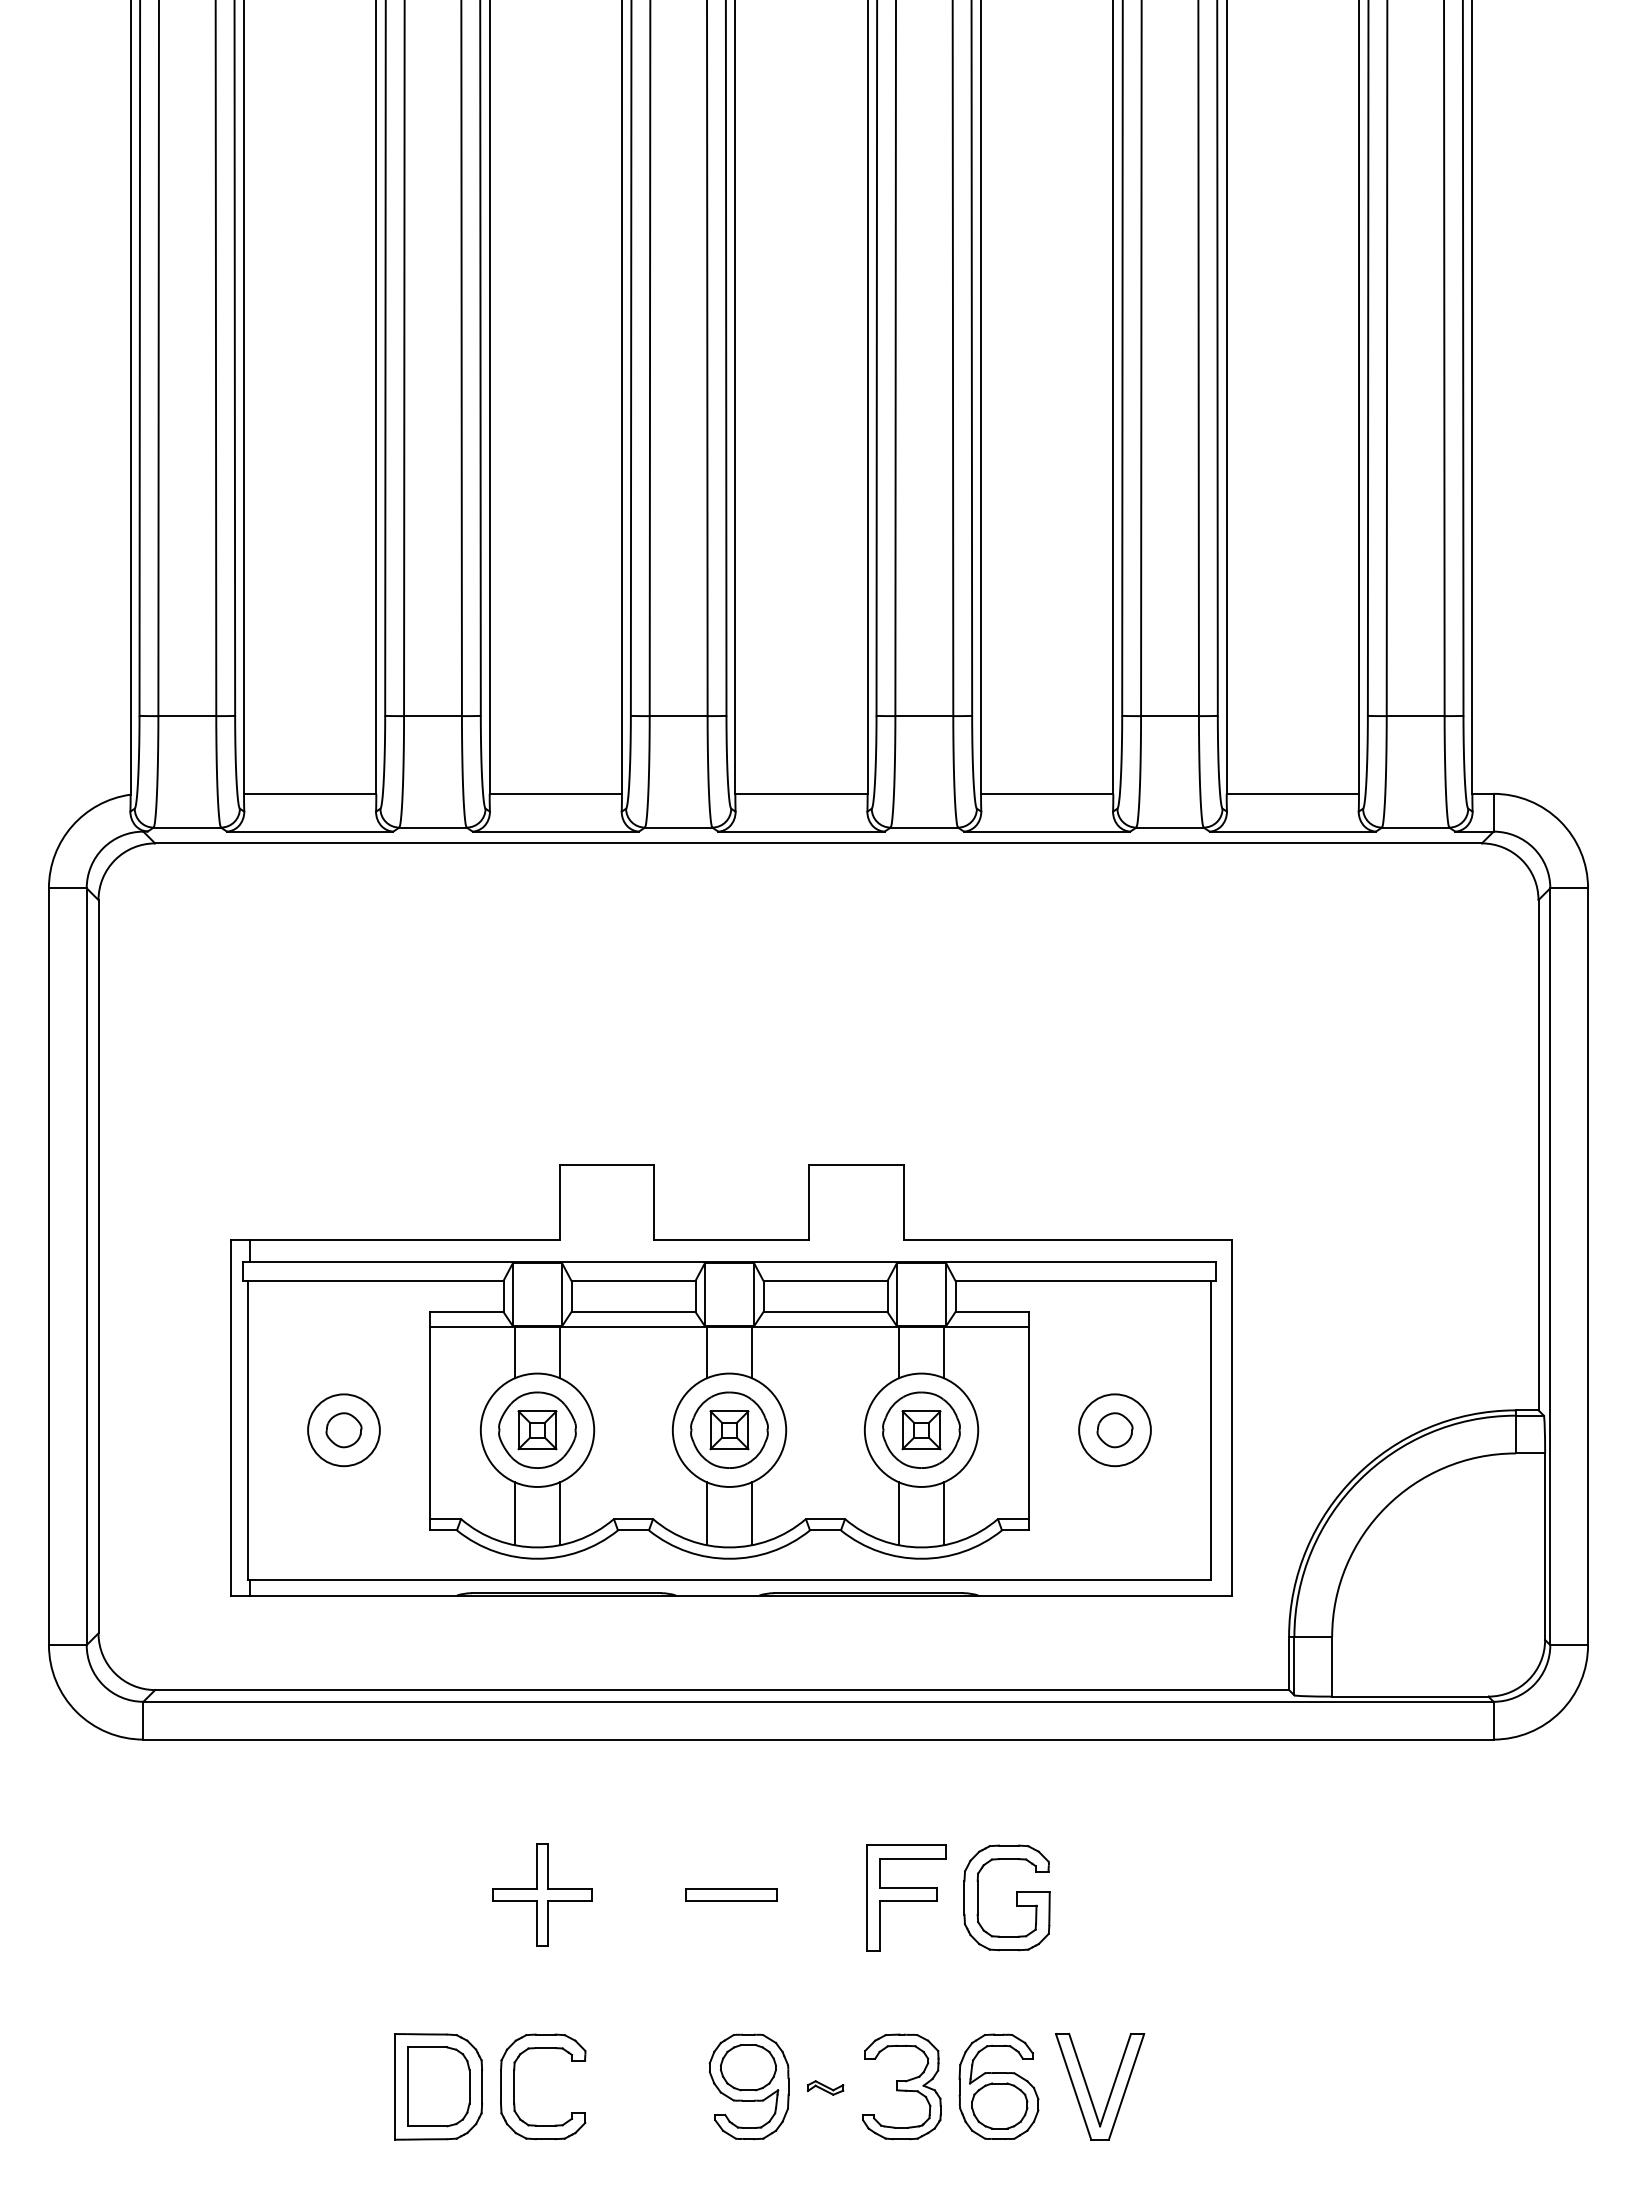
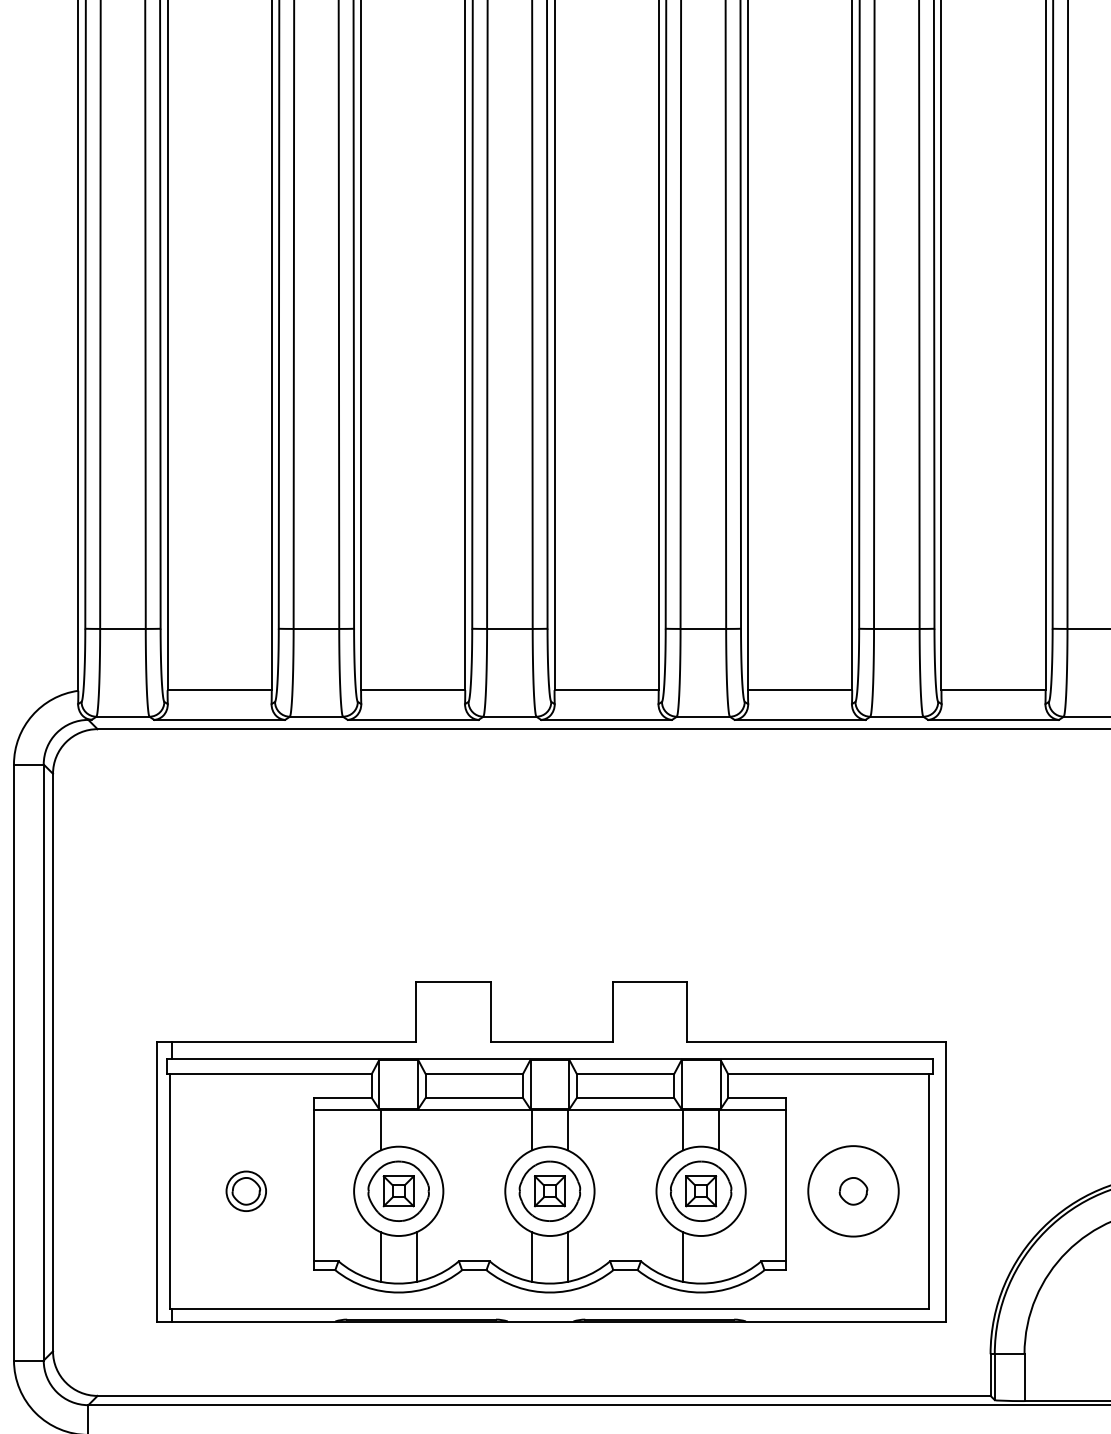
line: (560, 1352) -> (416, 1130), removed
circle: (343, 1430) -> (245, 1191), size x0.7
circle: (1114, 1430) -> (853, 1191), size x1.6
line: (944, 1513) -> (719, 1256), removed

